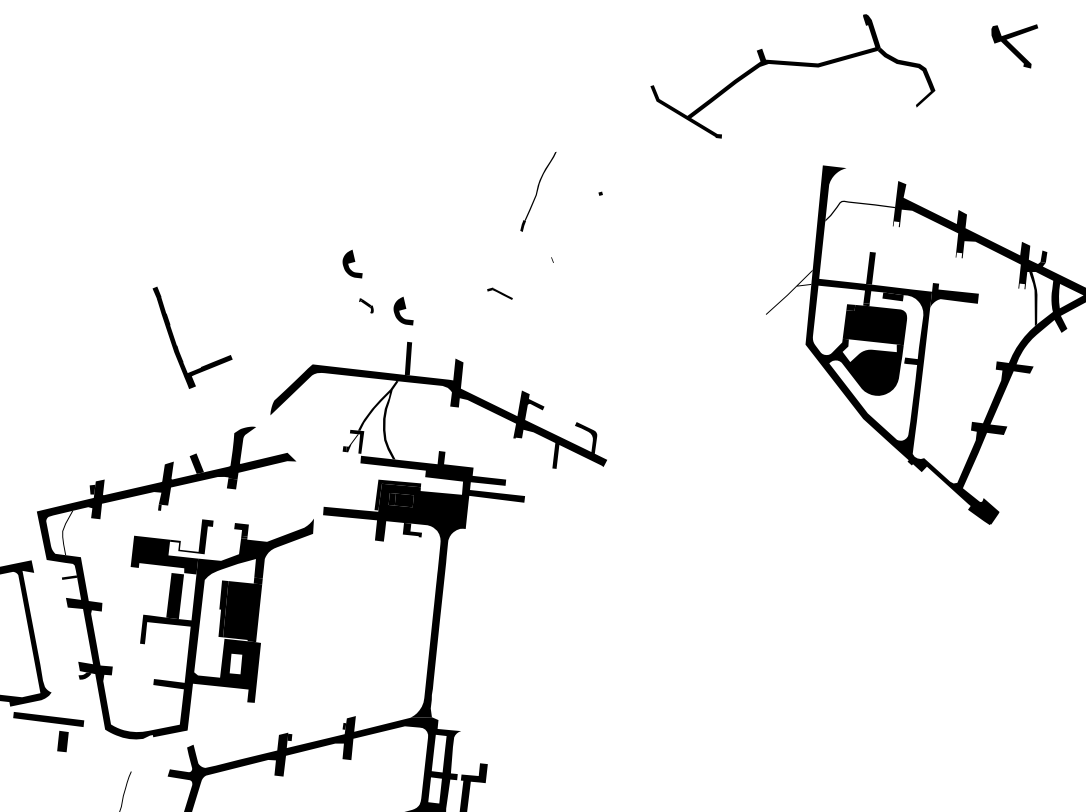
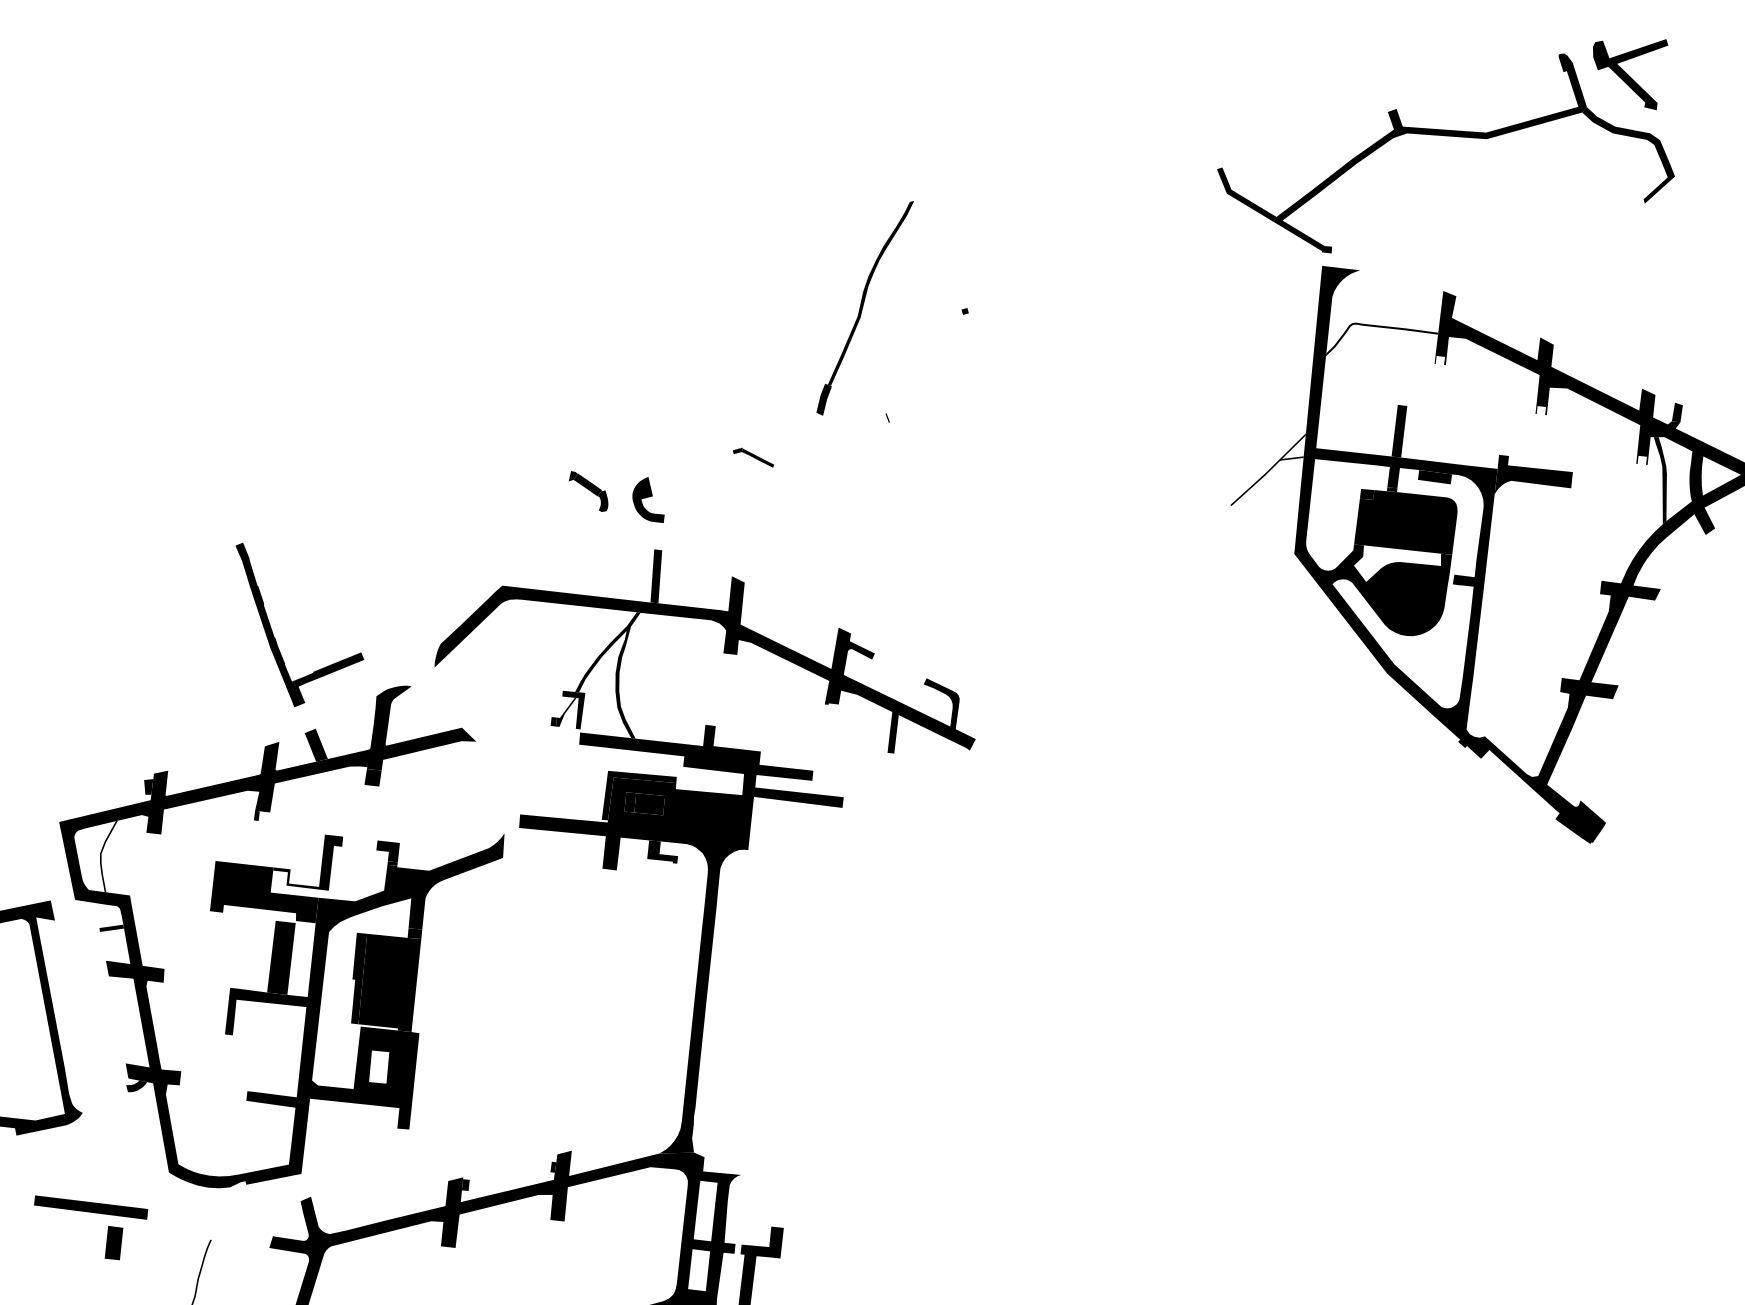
part: (792, 65) -> (1445, 135), moved
part: (538, 191) -> (865, 307), size x1.67
part: (352, 263) -> (566, 423), removed
part: (499, 293) -> (752, 457), moved
part: (366, 305) -> (588, 491), size x1.67
part: (177, 345) -> (275, 637), moved
part: (52, 723) -> (97, 1214), moved

